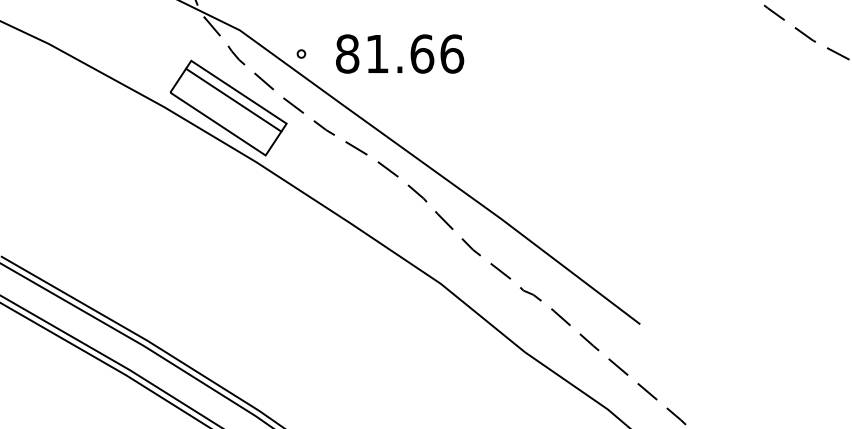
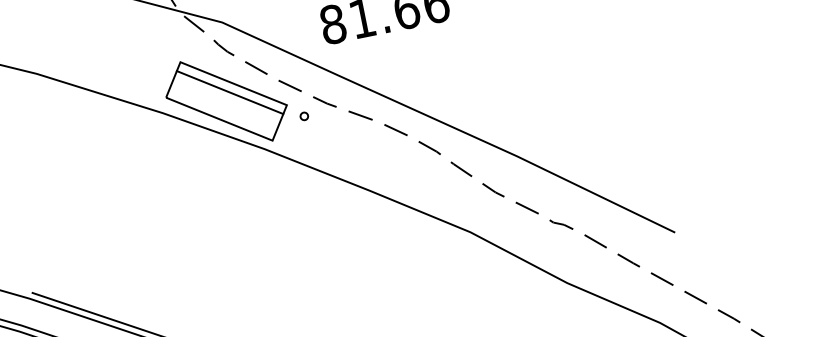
part: (301, 53) -> (304, 115), moved

